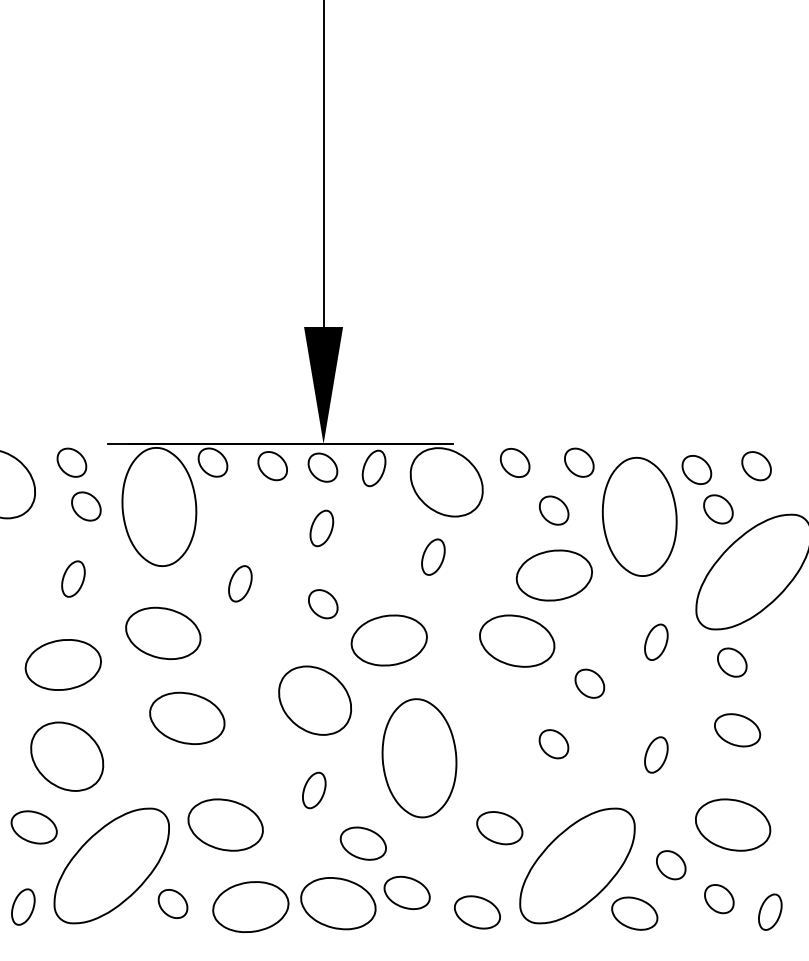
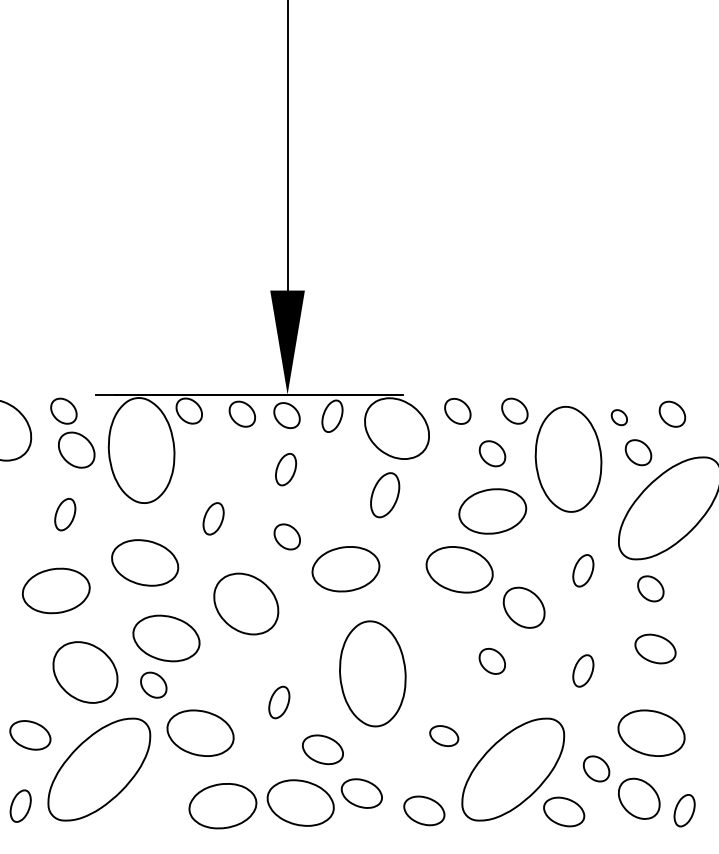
part: (696, 469) -> (619, 417), size x0.6
part: (86, 506) -> (76, 450), size x1.4
part: (433, 556) -> (385, 494), size x1.4
part: (589, 683) -> (523, 607), size x1.6
part: (314, 700) -> (245, 603), moved
part: (67, 756) -> (85, 672), moved
part: (499, 828) -> (443, 736), size x0.7
part: (719, 899) -> (639, 799), size x1.6
part: (172, 903) -> (153, 684), moved

